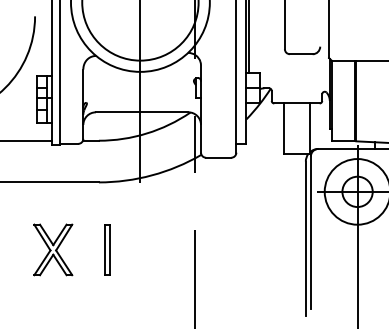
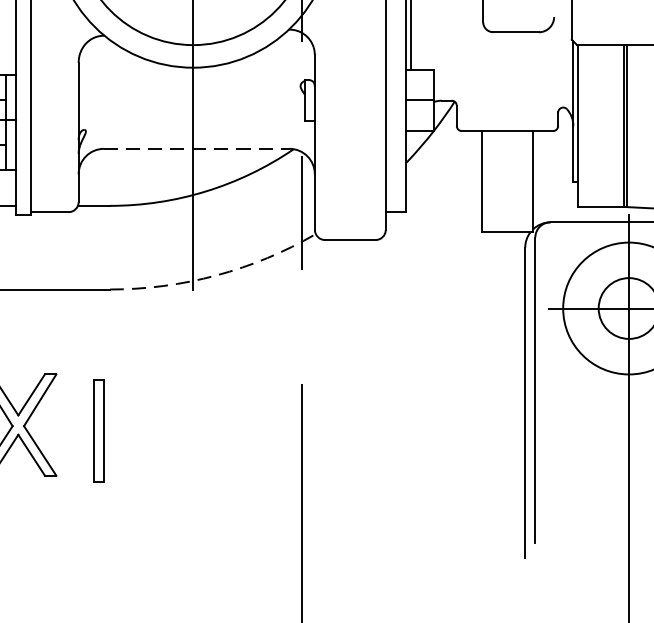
line: (142, 112) -> (197, 149), solid -> dashed
arc: (152, 175) -> (217, 275), solid -> dashed
part: (107, 249) -> (99, 430), moved

